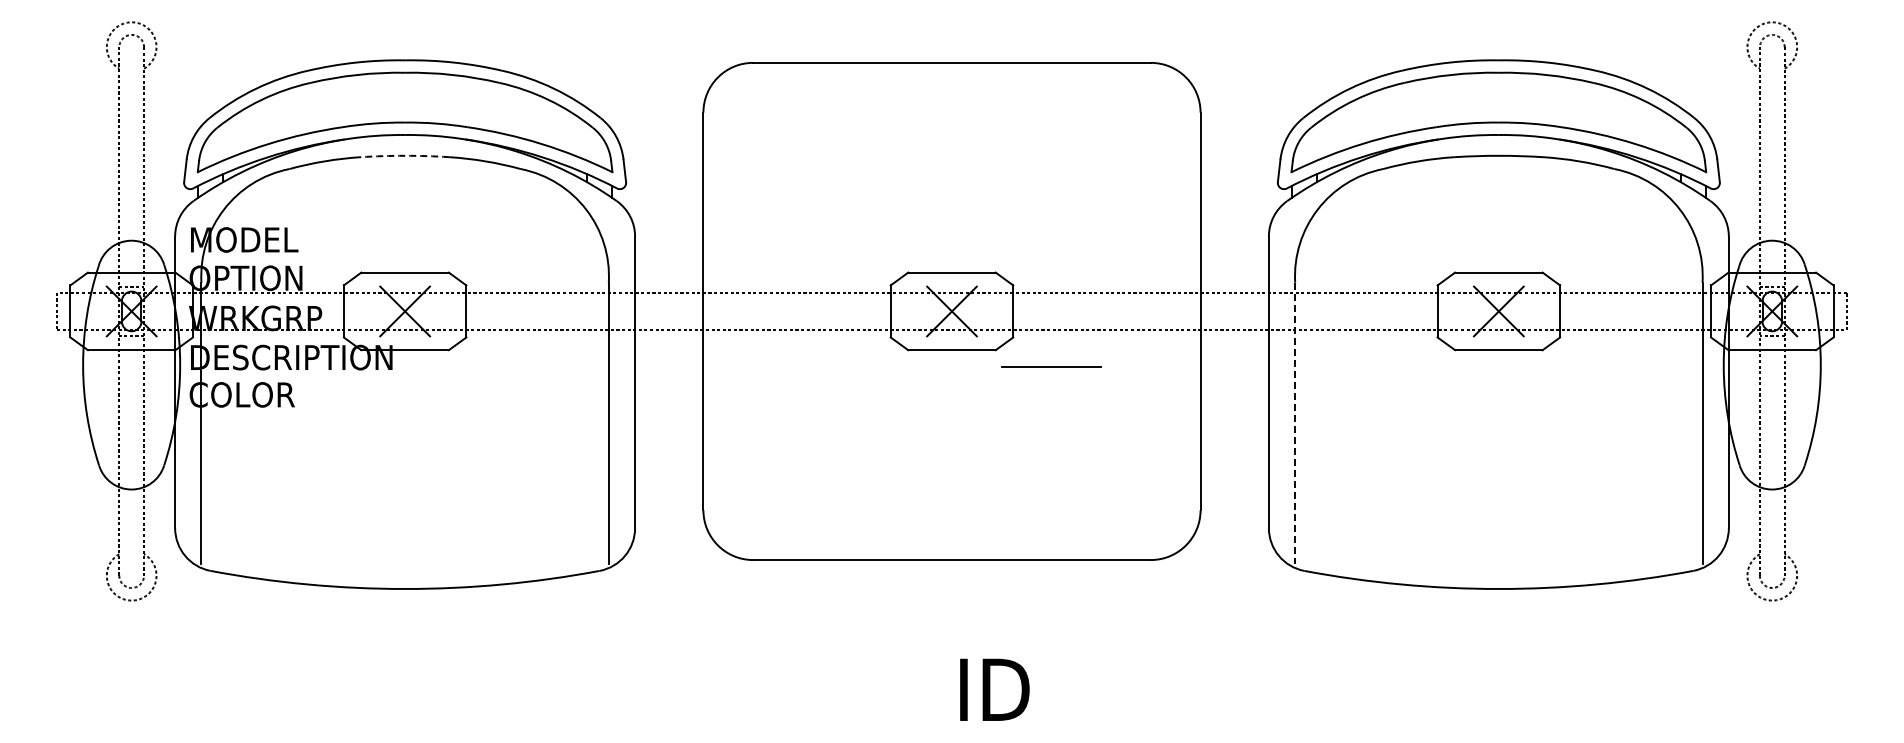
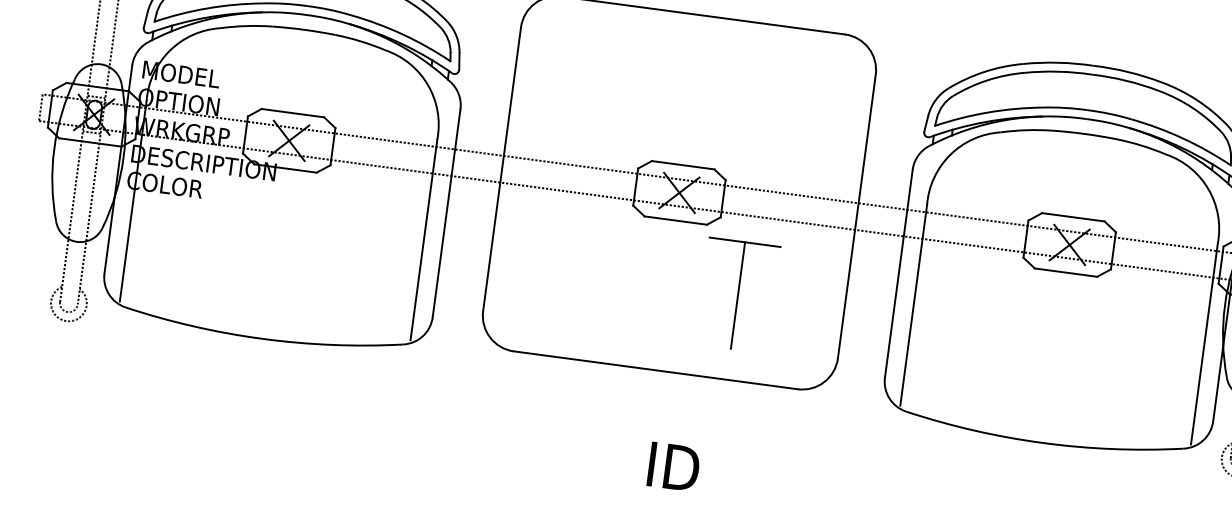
arc: (405, 155) -> (304, 29), dashed -> solid
line: (1295, 423) -> (913, 305), dashed -> solid
line: (1051, 441) -> (738, 295), added

